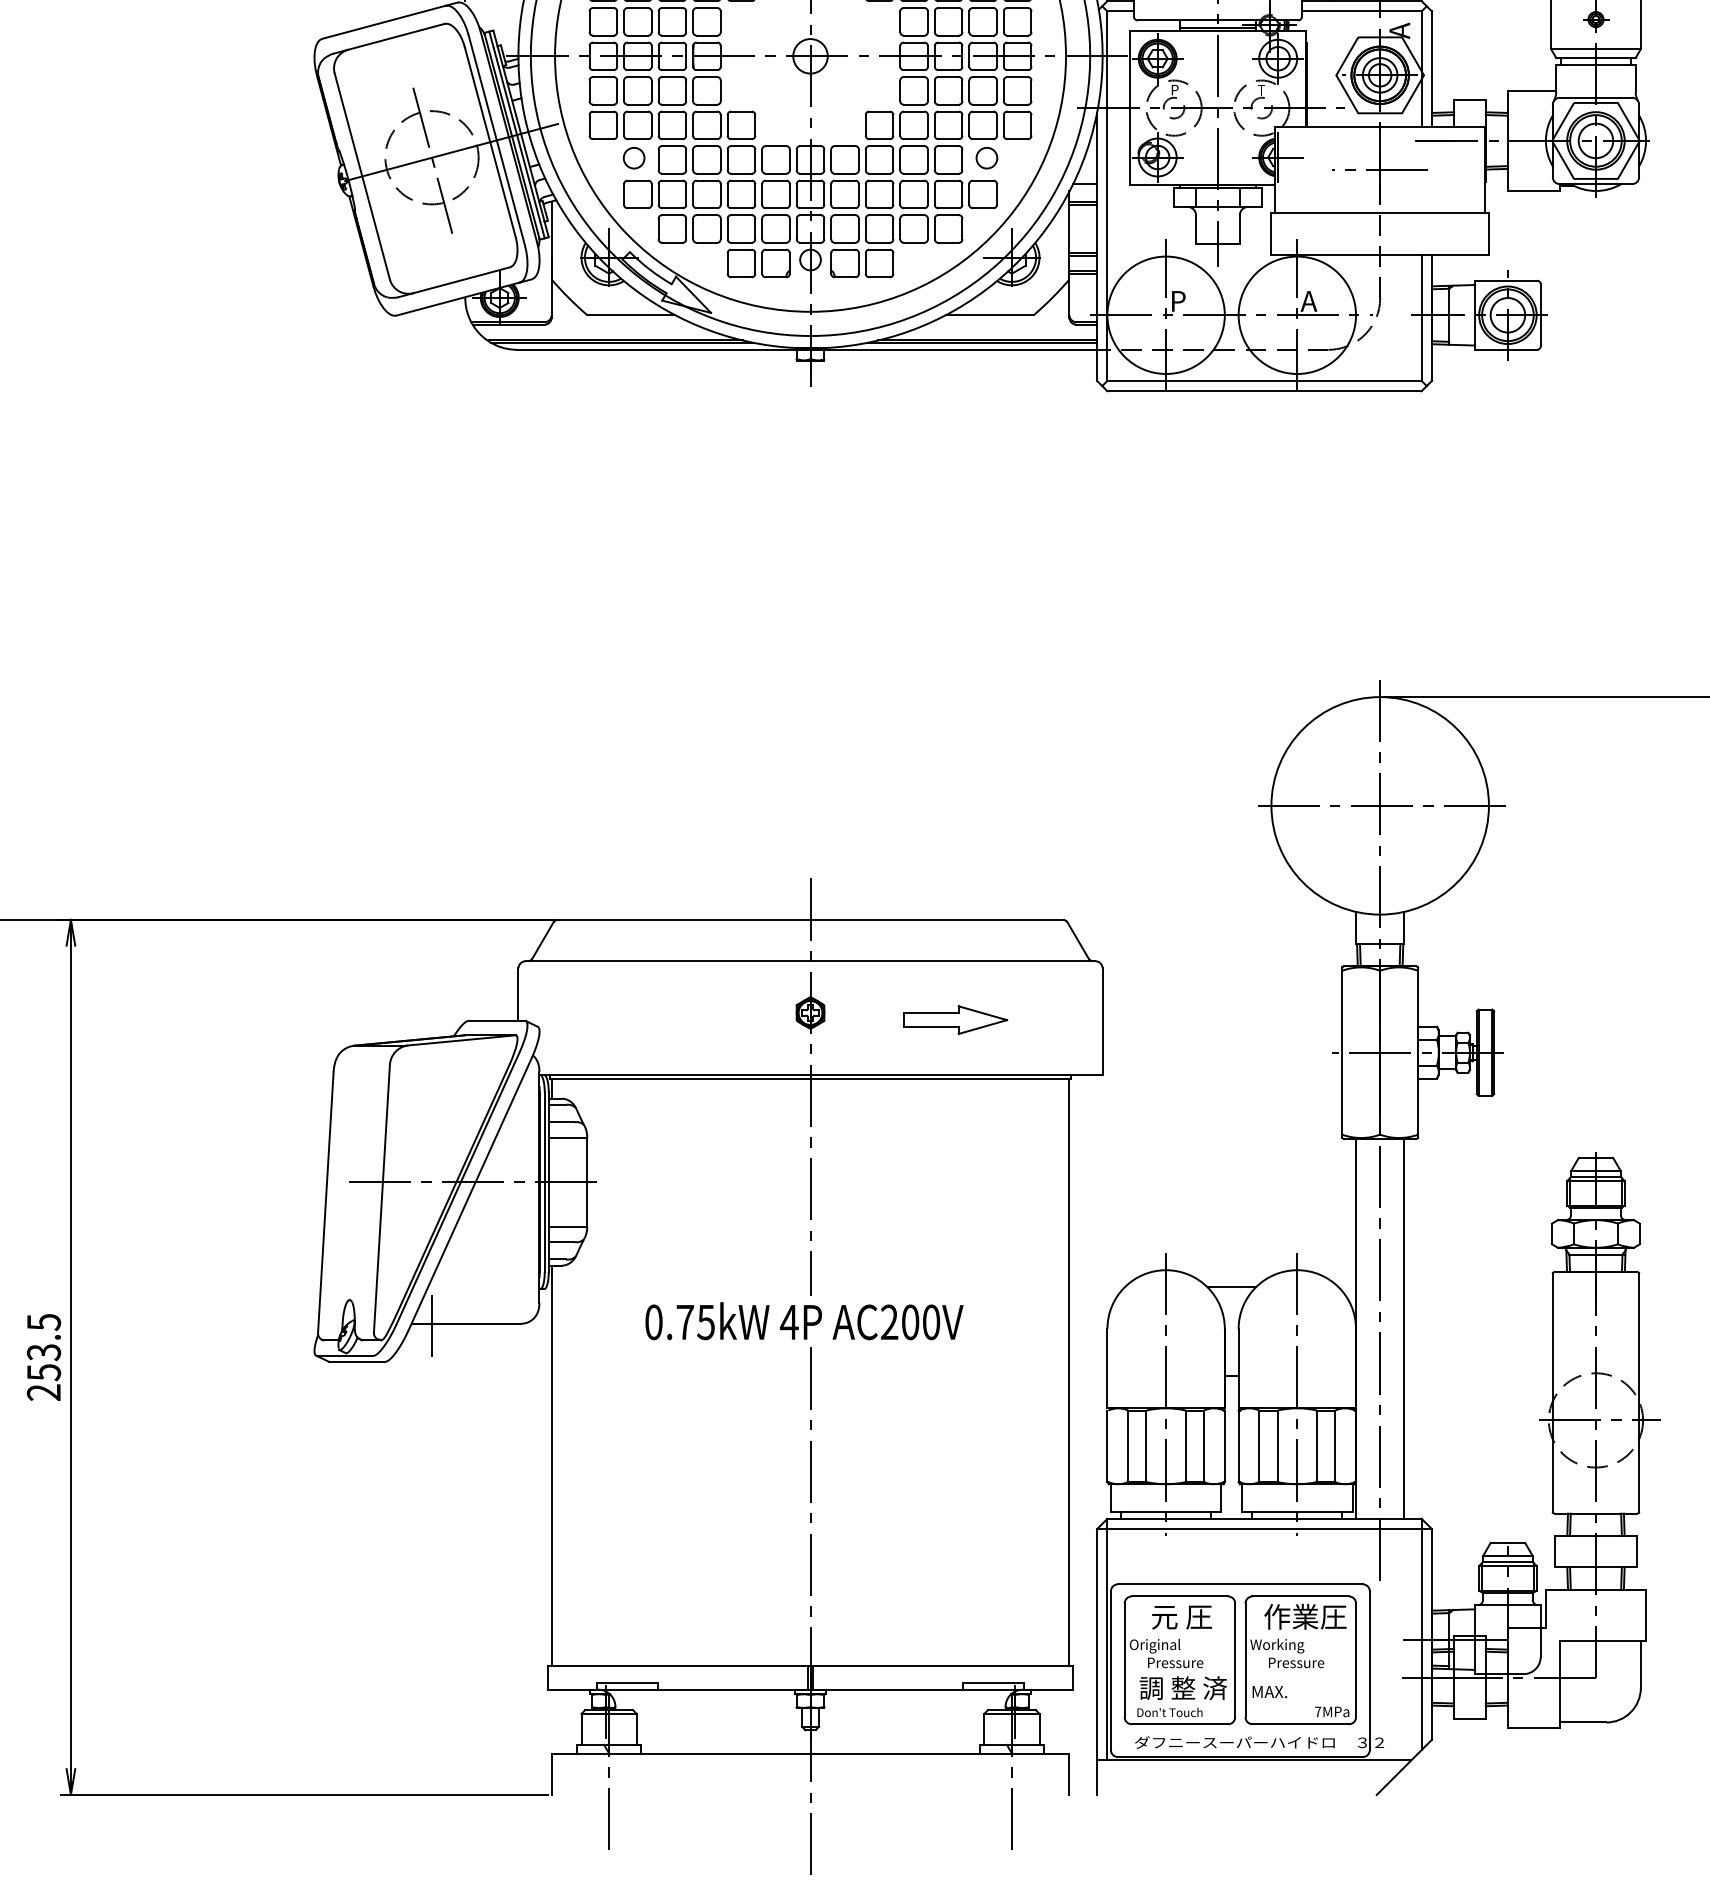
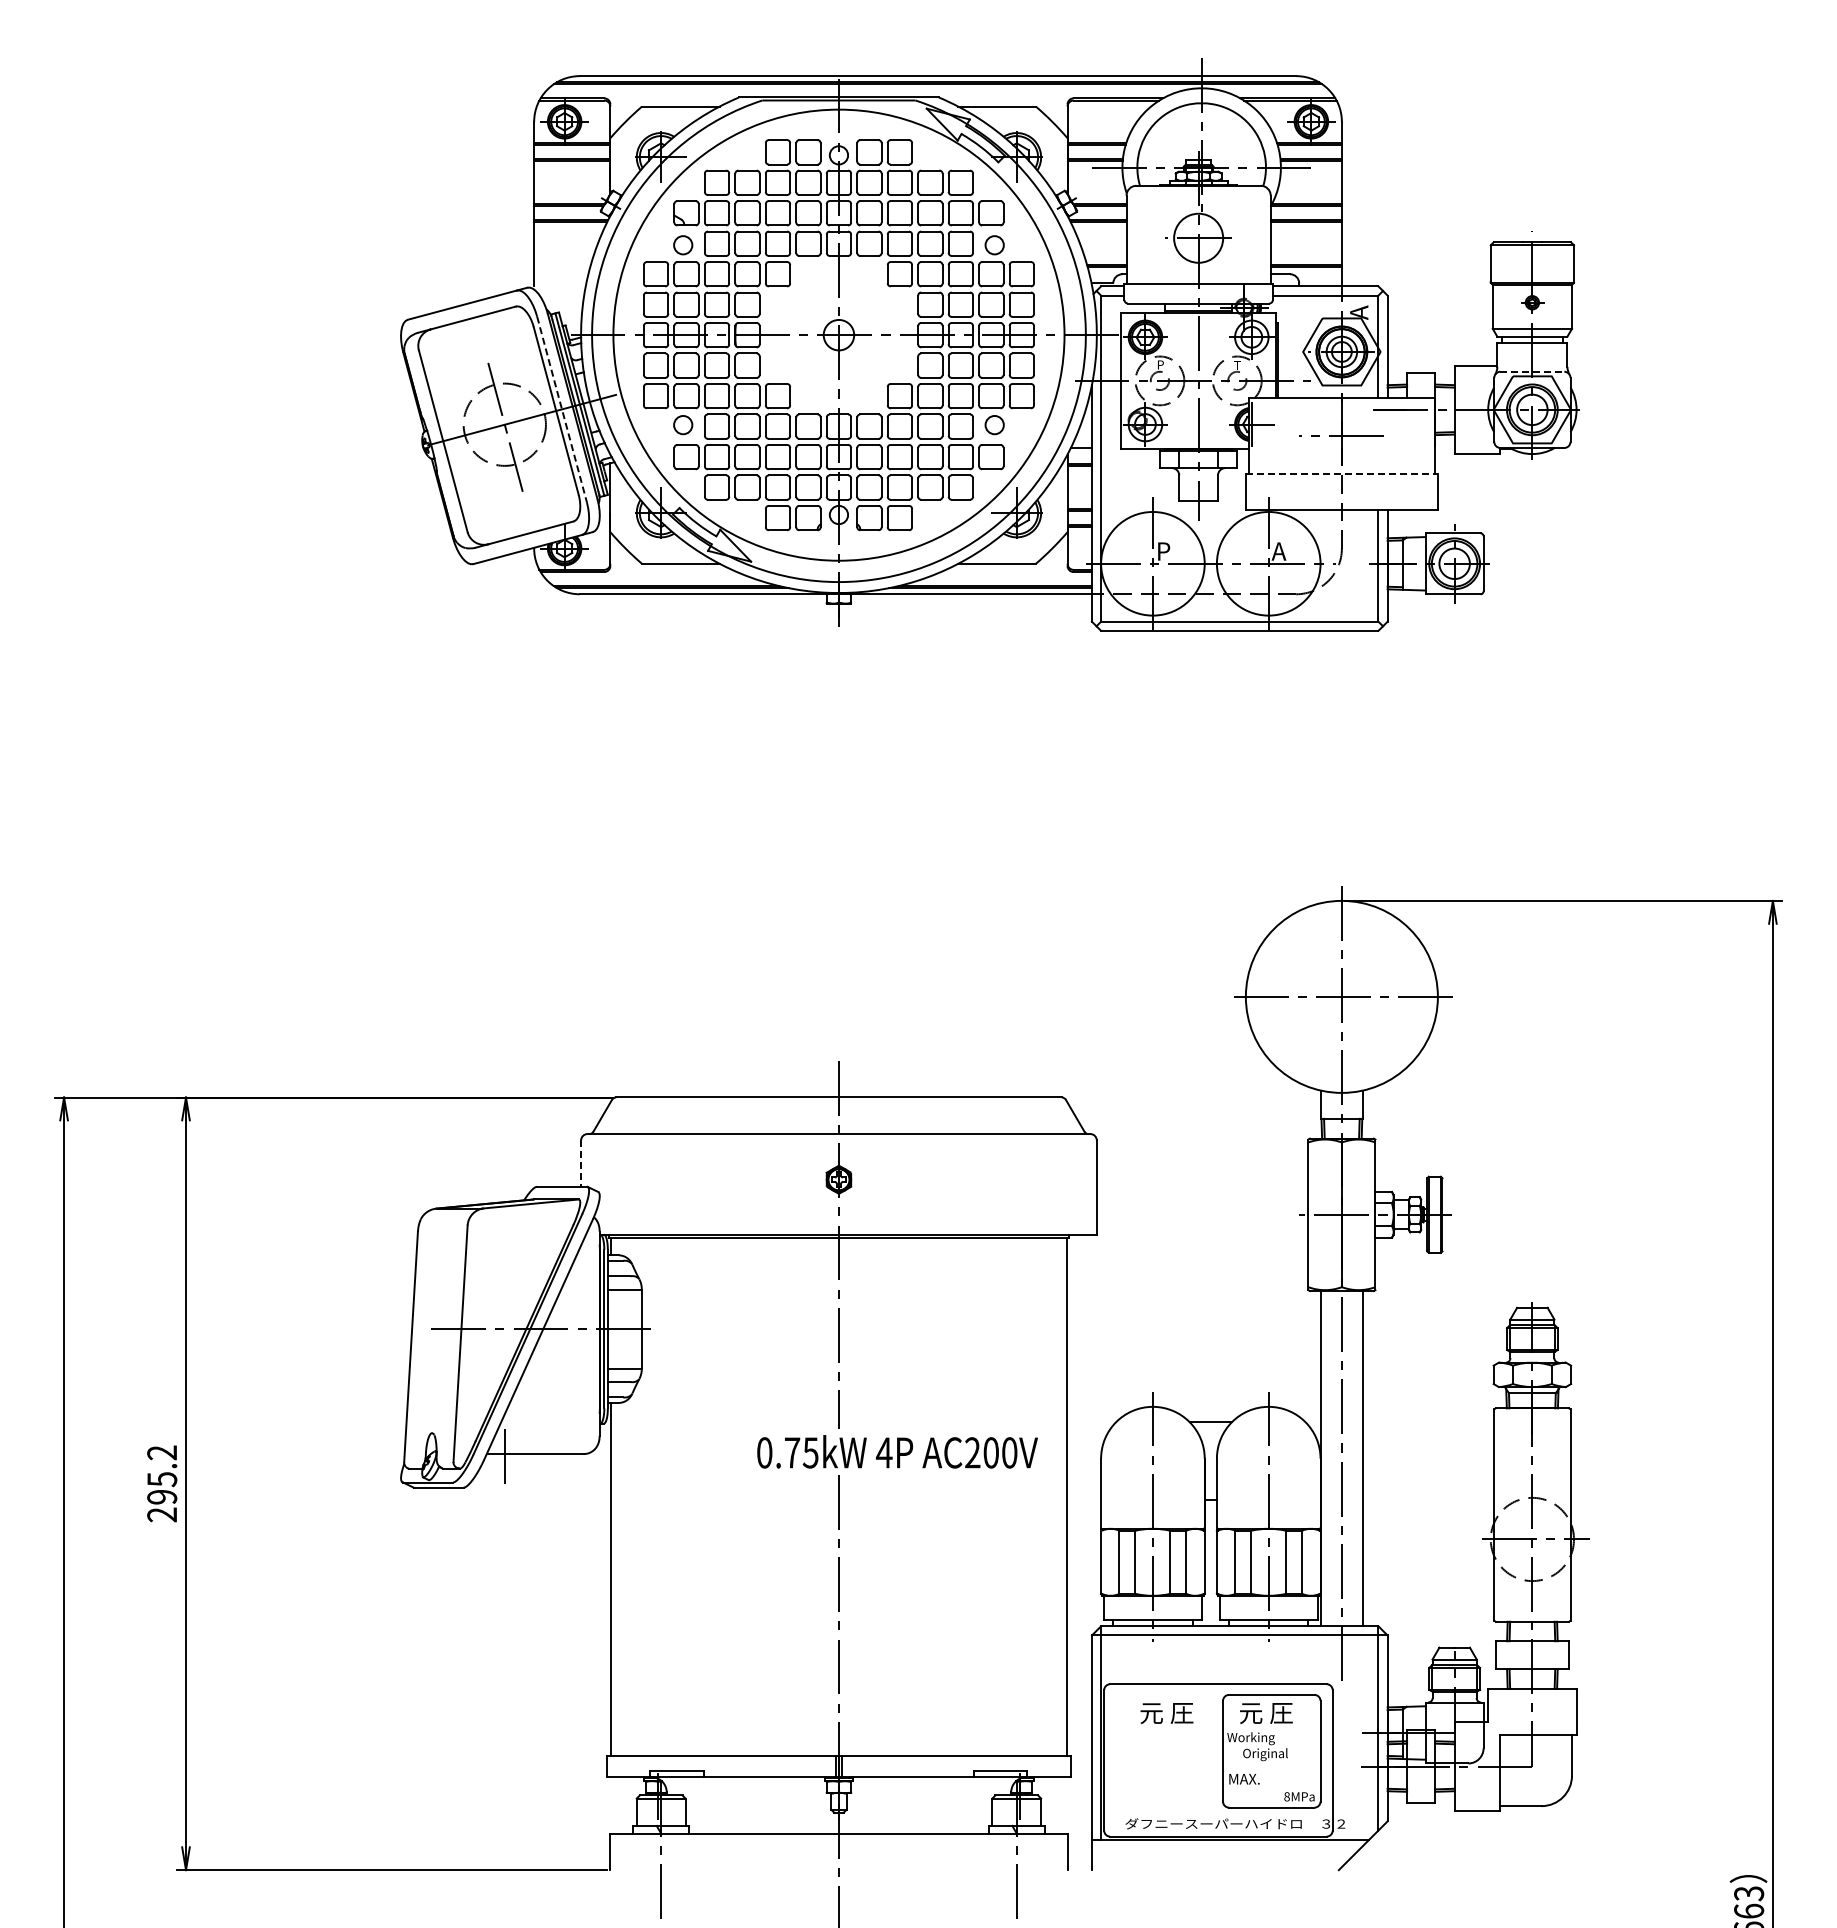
line: (1596, 97) -> (1532, 371), solid -> dashed
line: (497, 140) -> (562, 409), solid -> dashed
line: (1380, 213) -> (1342, 473), solid -> dashed
line: (518, 995) -> (581, 1164), solid -> dashed
part: (954, 1019) -> (966, 1185), removed
text: (804, 1320) -> (897, 1451), moved
text: (44, 1346) -> (162, 1474), 253.5 -> 295.2
text: (1304, 1616) -> (1275, 1712), 作業圧 -> 元 圧
part: (1179, 1660) -> (1164, 1751), removed
text: (1295, 1663) -> (1267, 1754), Pressure -> Original
text: (1317, 1711) -> (1286, 1796), 7MPa -> 8MPa

